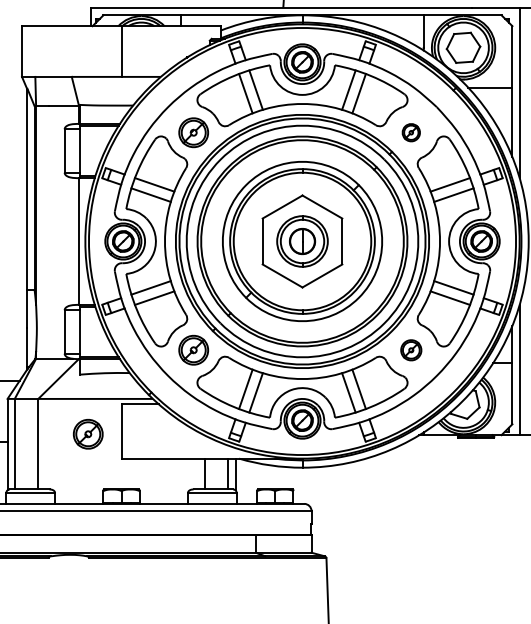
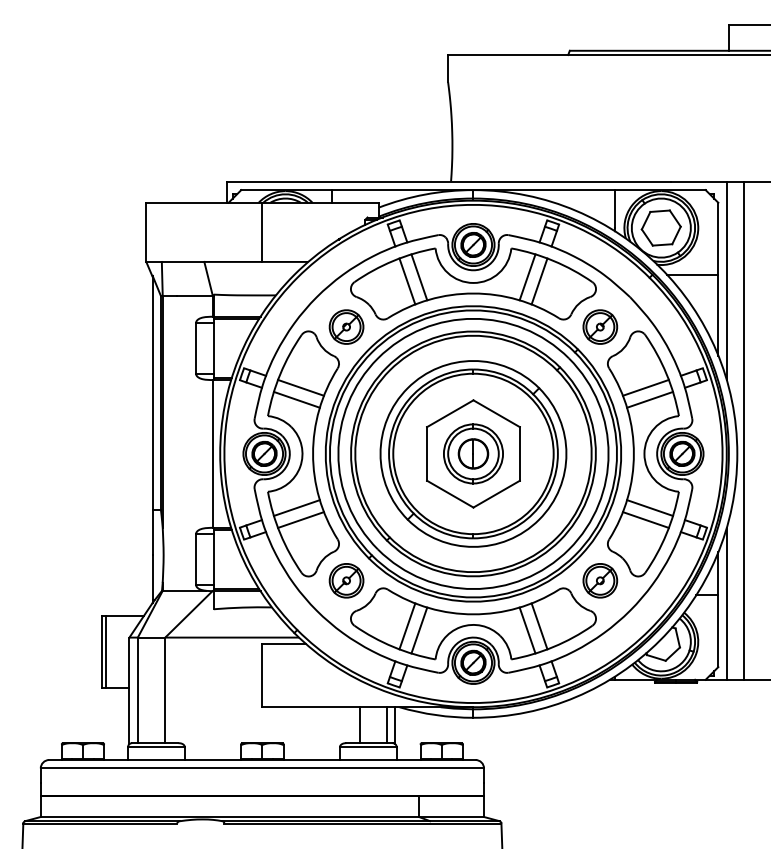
part: (411, 132) -> (600, 326), size x1.67
part: (411, 350) -> (600, 580), size x1.43
part: (88, 434) -> (223, 678), removed

